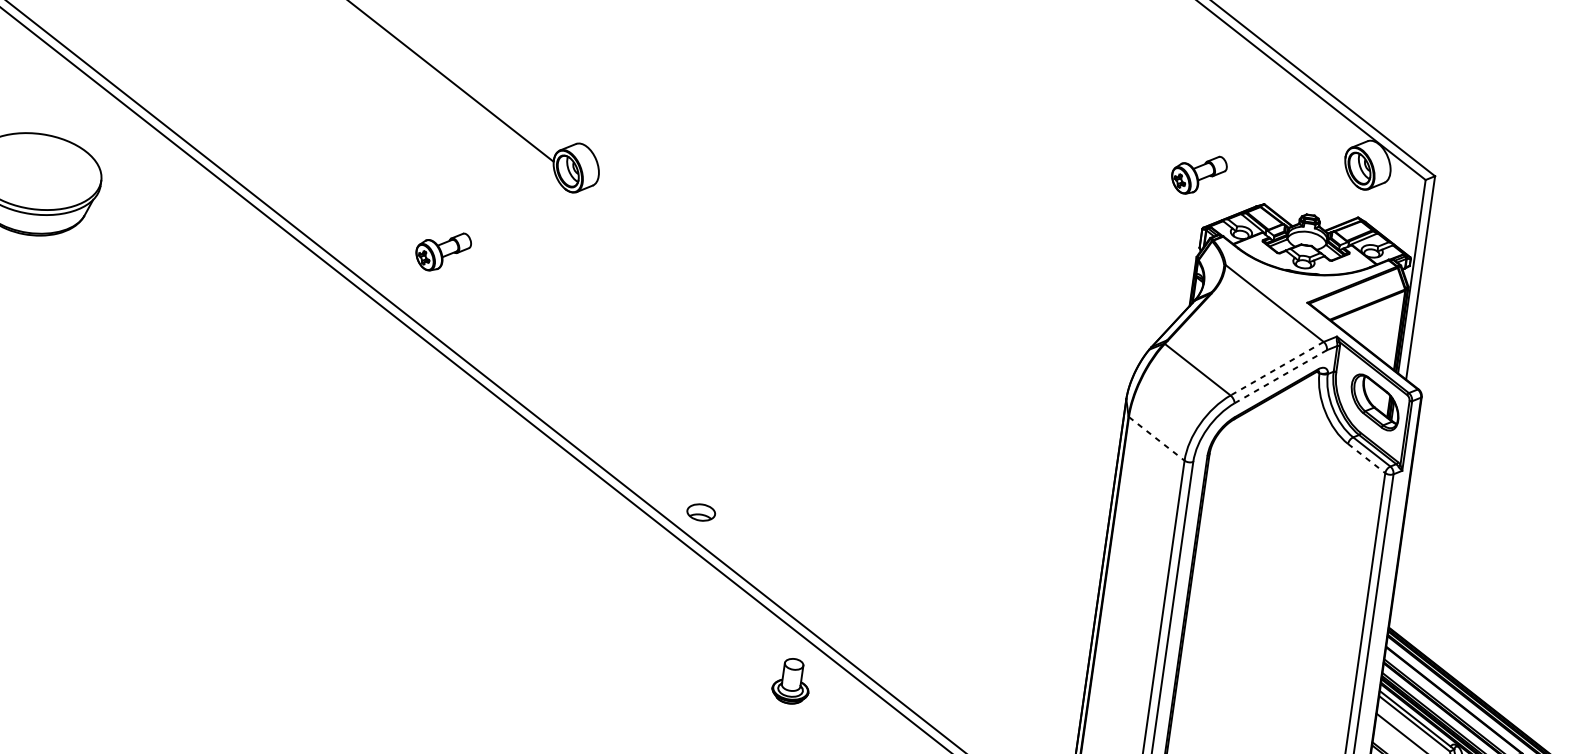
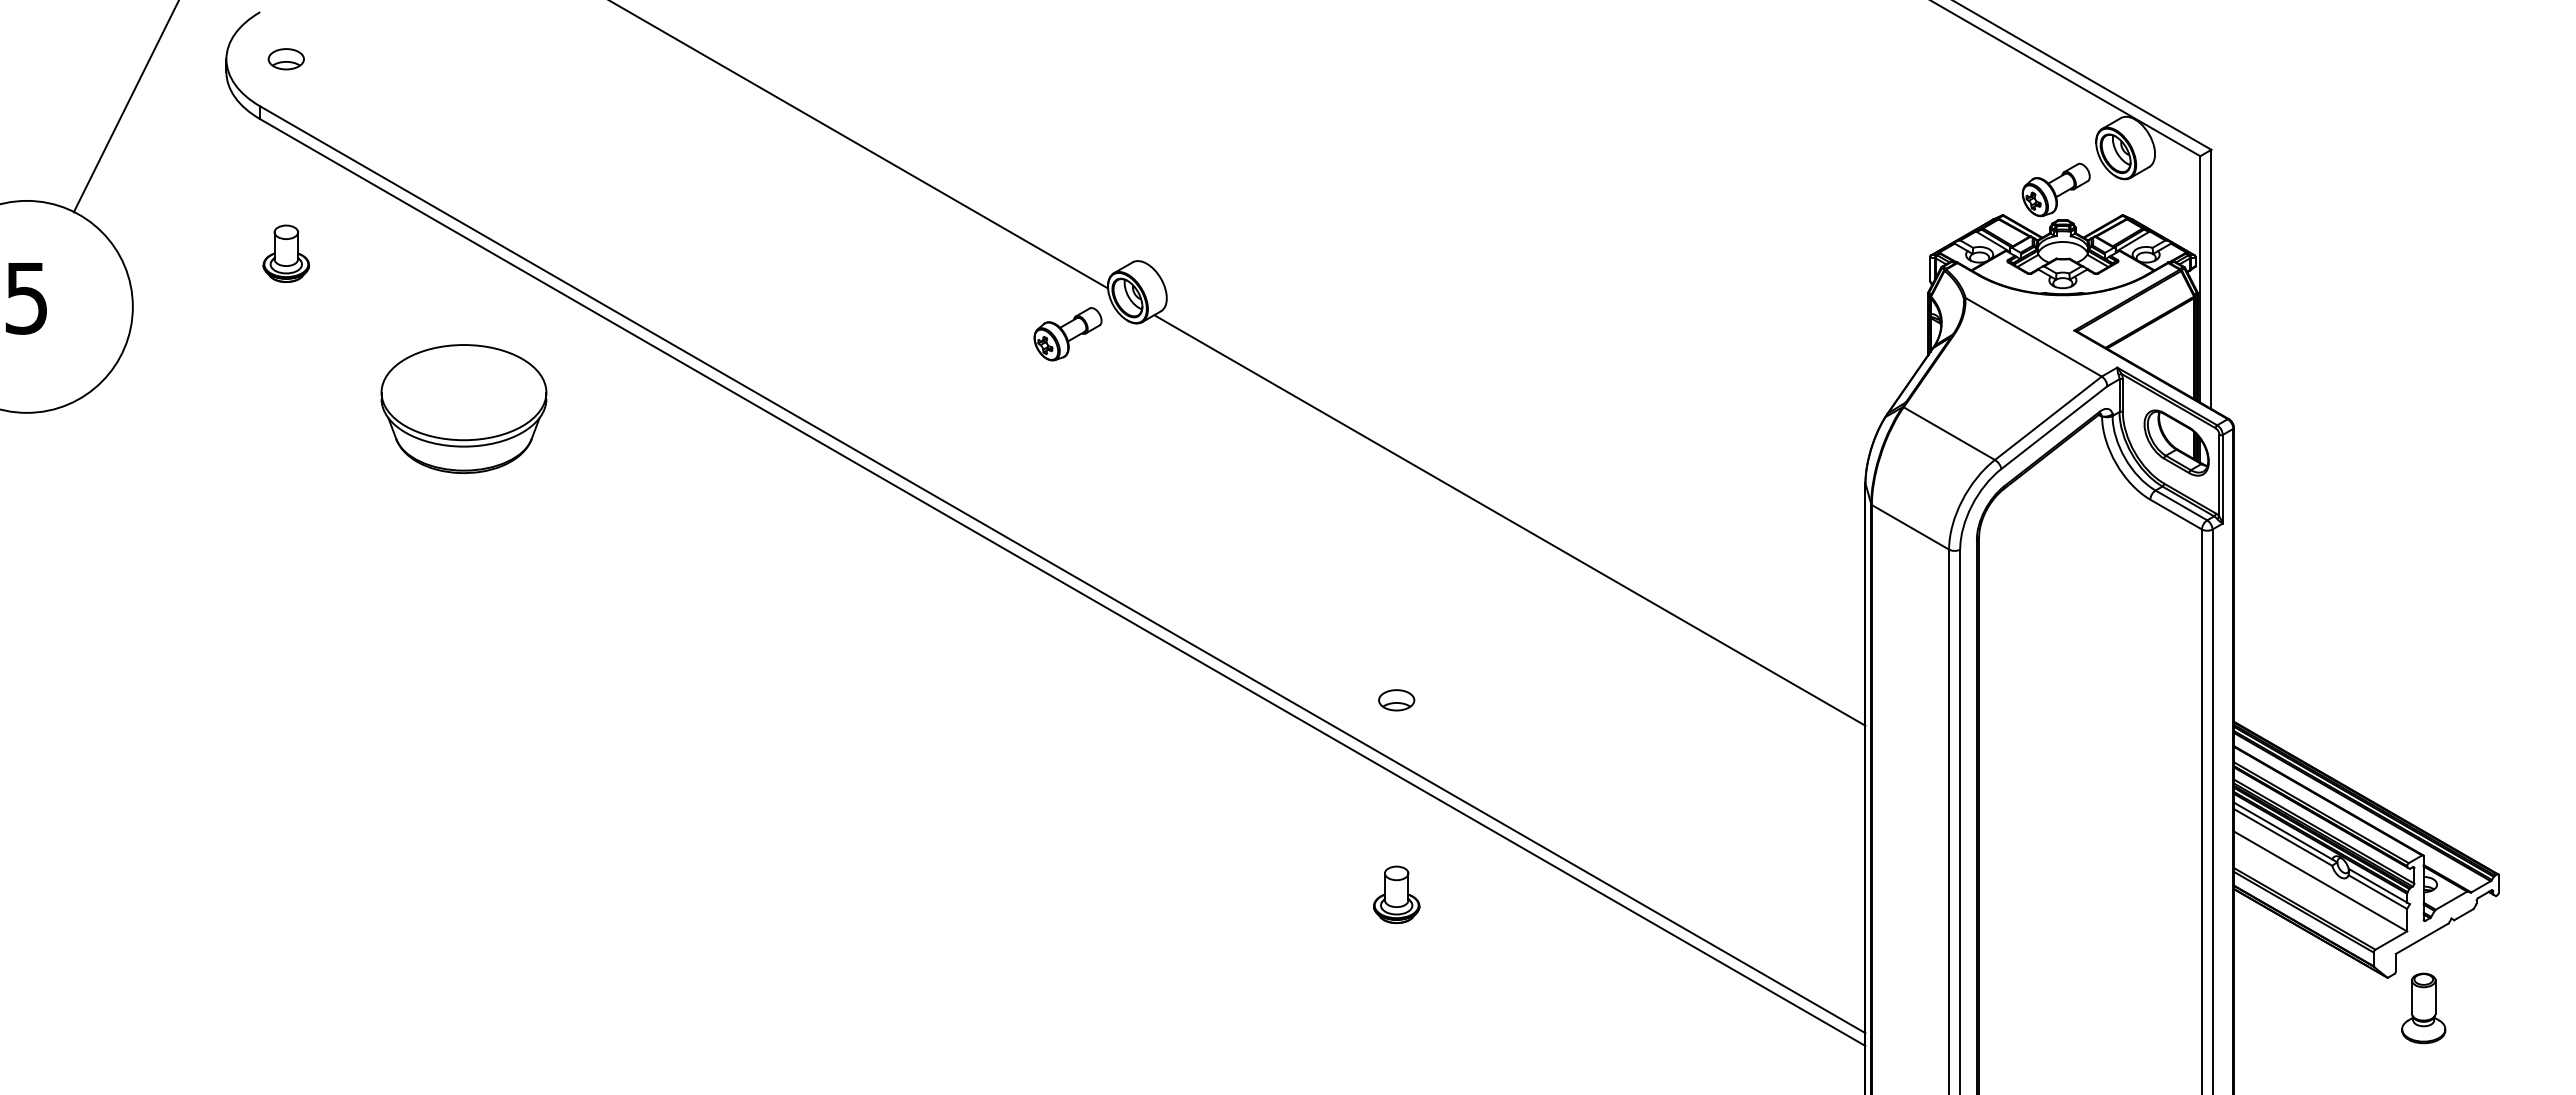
part: (1198, 174) -> (2055, 189), moved
part: (442, 251) -> (1067, 334), moved
line: (1277, 368) -> (2048, 418), dashed -> solid
line: (1280, 376) -> (2054, 427), dashed -> solid
line: (842, 388) -> (1509, 520), added
line: (1156, 439) -> (1910, 527), dashed -> solid
line: (1366, 458) -> (2176, 514), dashed -> solid
part: (701, 512) -> (1396, 700), moved
part: (791, 680) -> (1396, 894), moved

